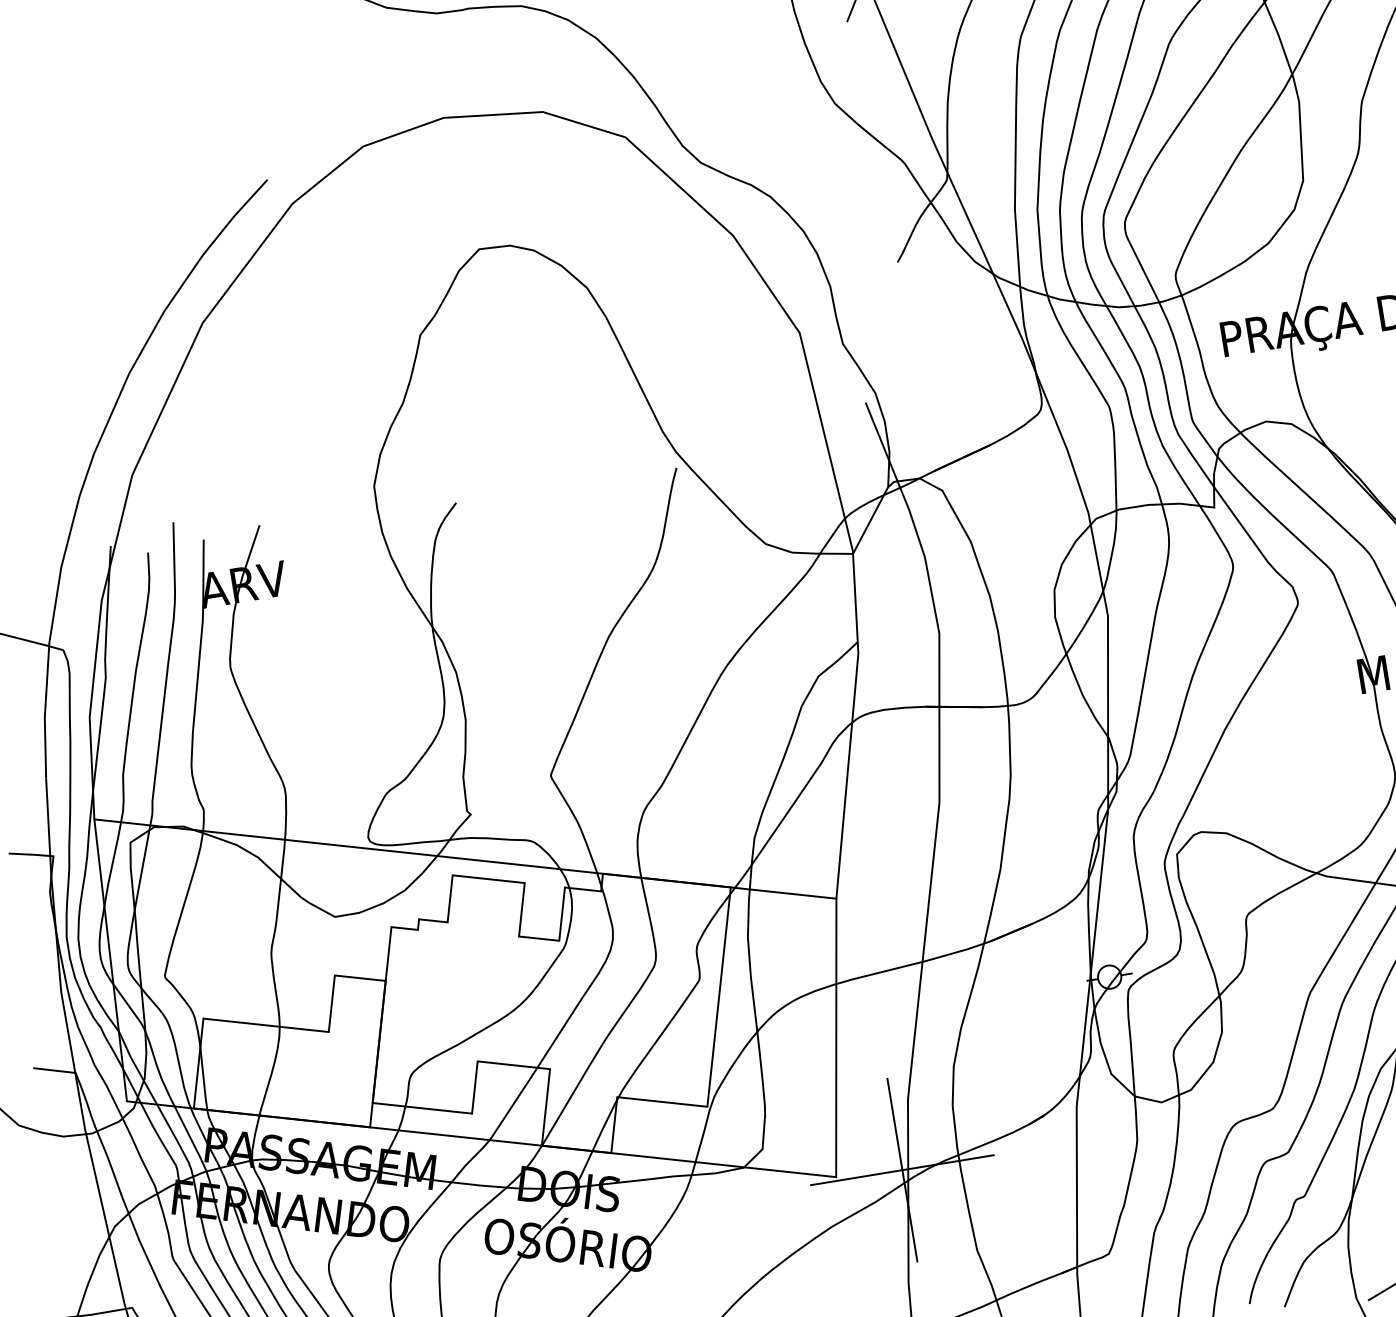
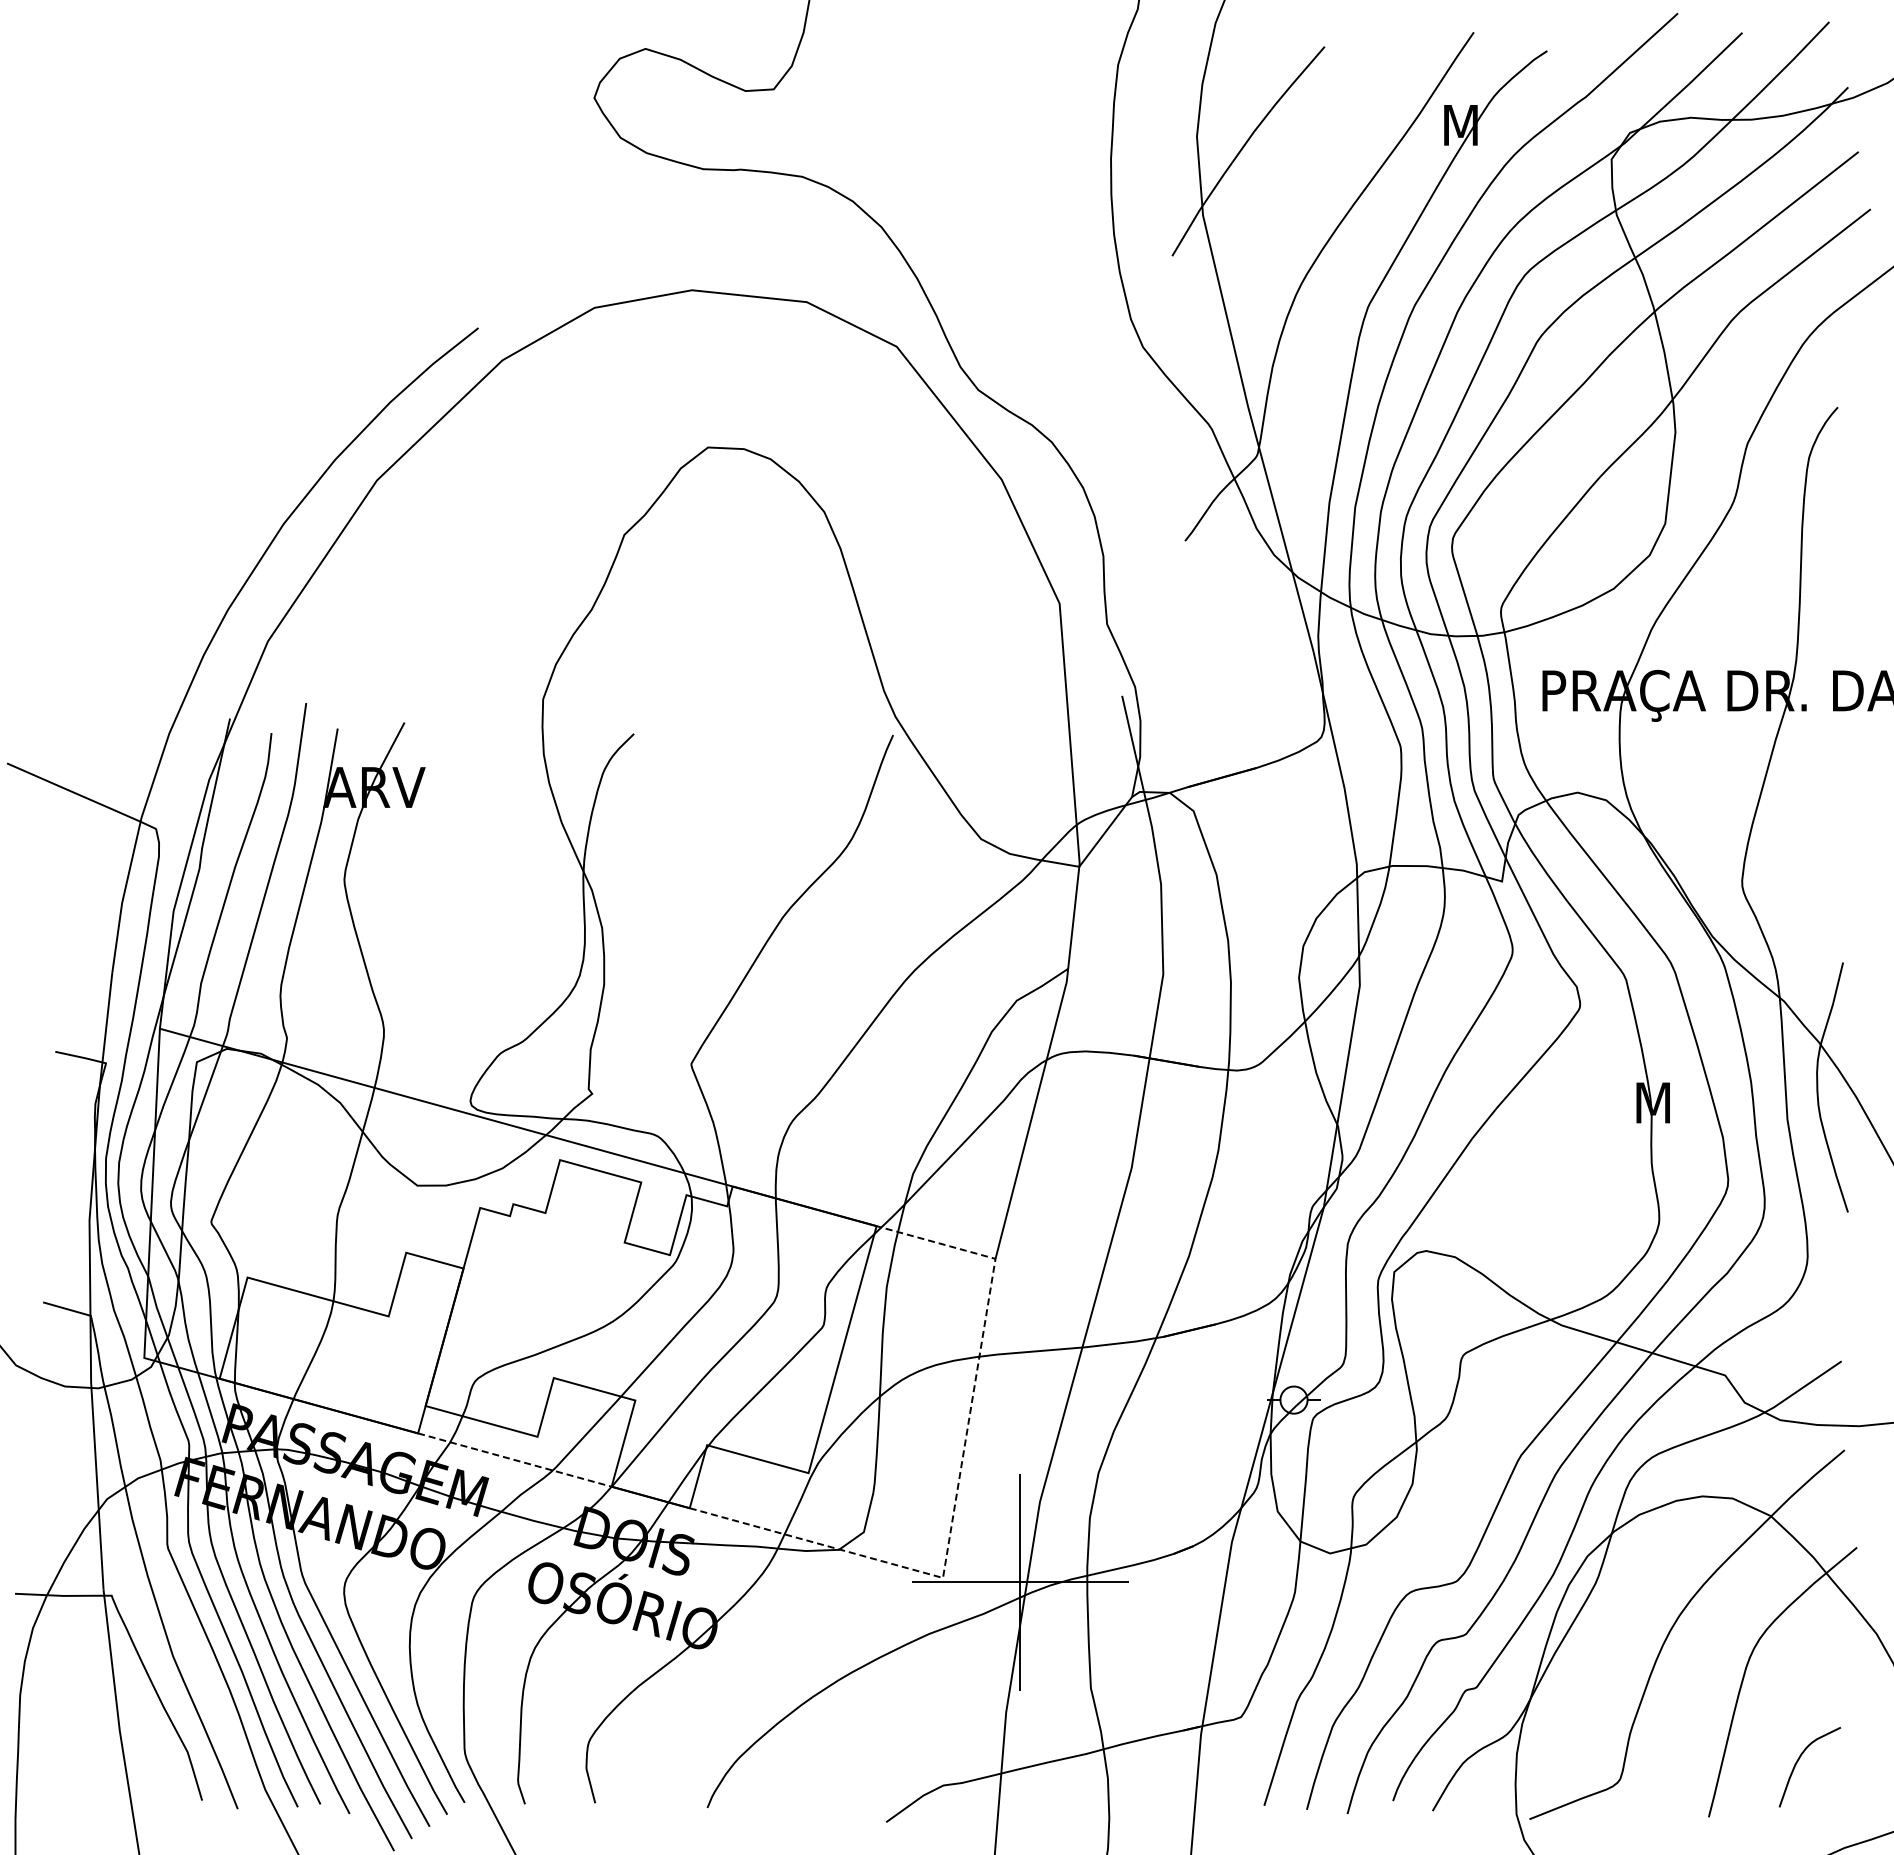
line: (836, 1097) -> (958, 1486), solid -> dashed
line: (456, 1136) -> (515, 1460), solid -> dashed

